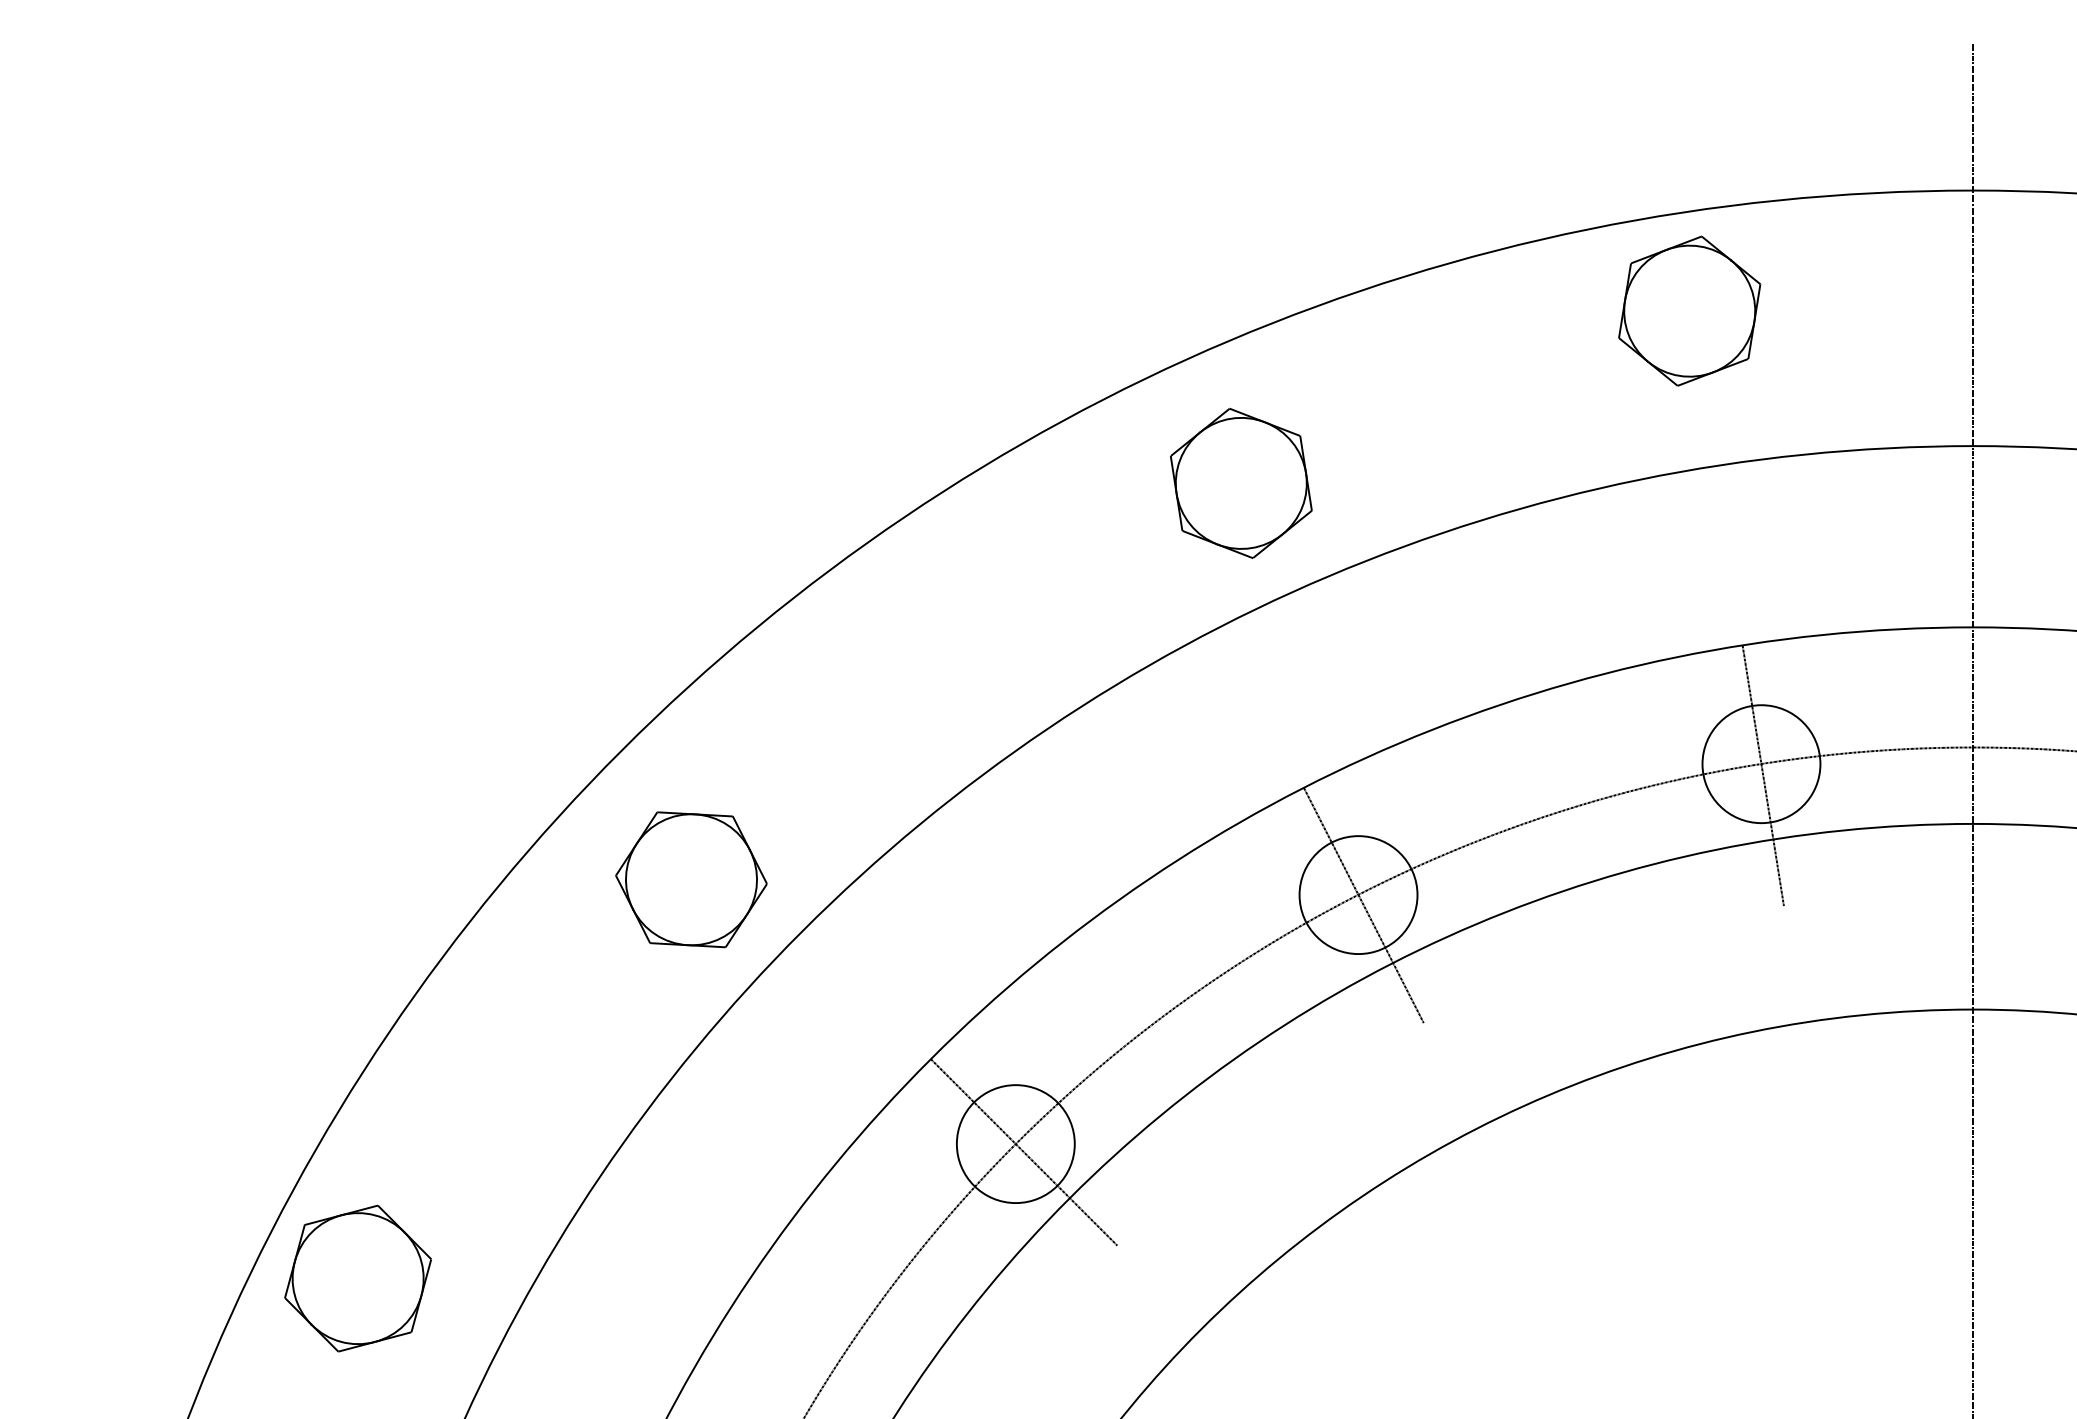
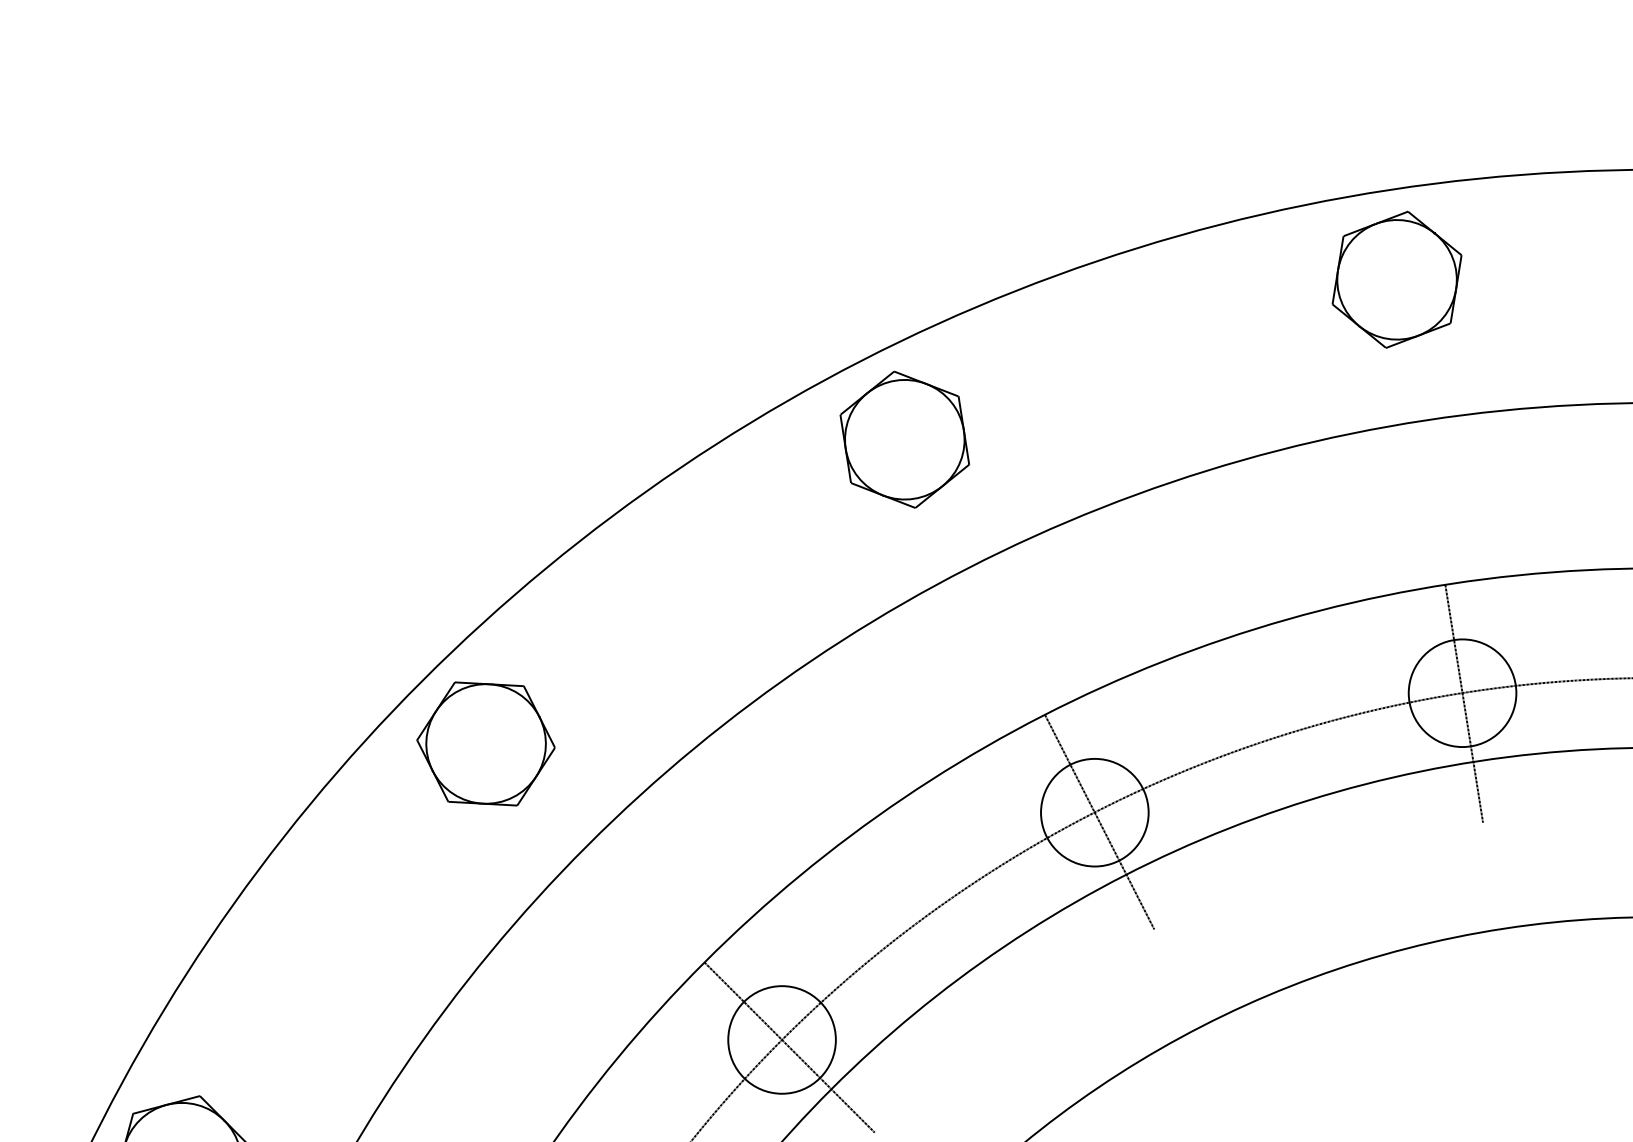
part: (1241, 483) -> (904, 439), moved
part: (691, 879) -> (486, 743), moved

